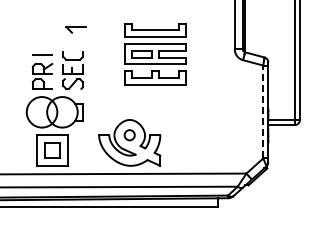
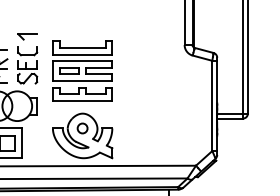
part: (75, 29) -> (27, 36), moved
part: (155, 54) -> (82, 71), moved
line: (263, 111) -> (212, 105), dashed -> solid

